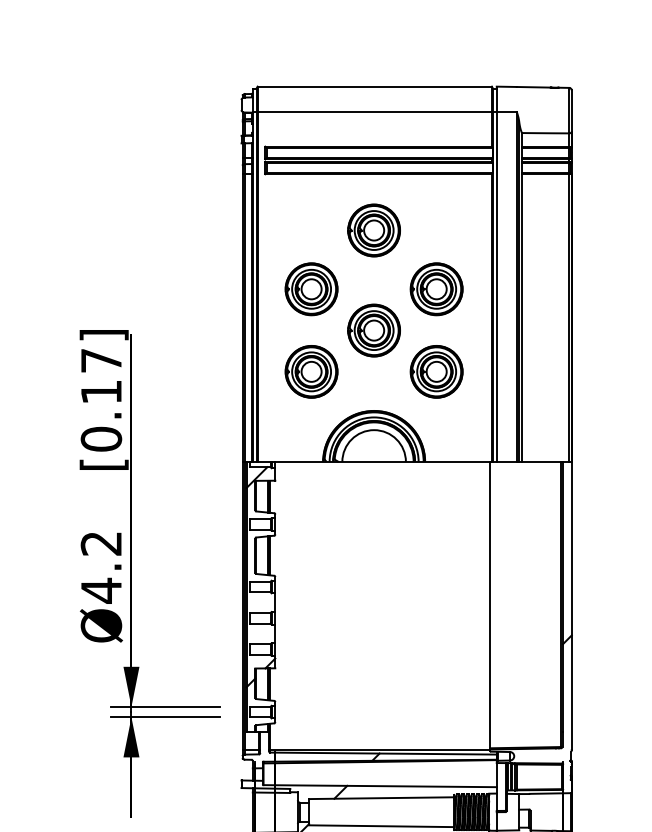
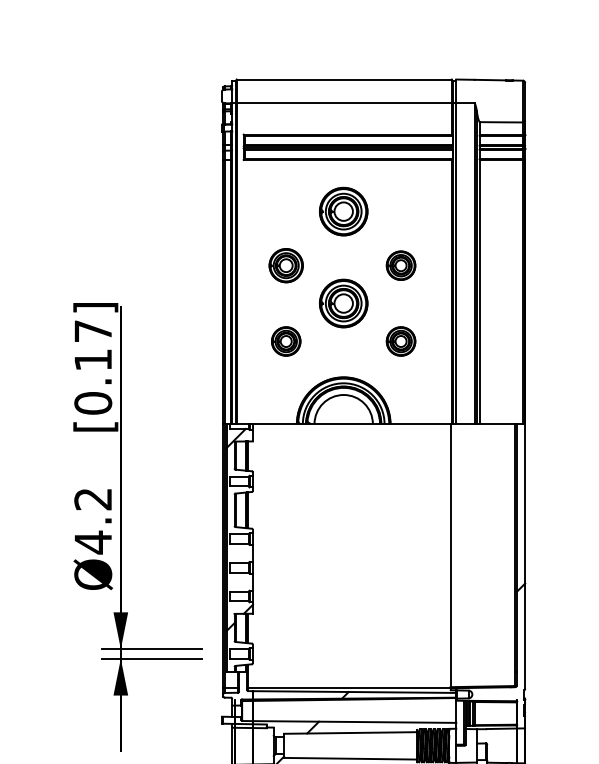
part: (311, 289) -> (286, 265), size x0.7
part: (436, 289) -> (400, 265), size x0.6
part: (311, 371) -> (286, 341), size x0.6
part: (436, 371) -> (400, 341), size x0.6

